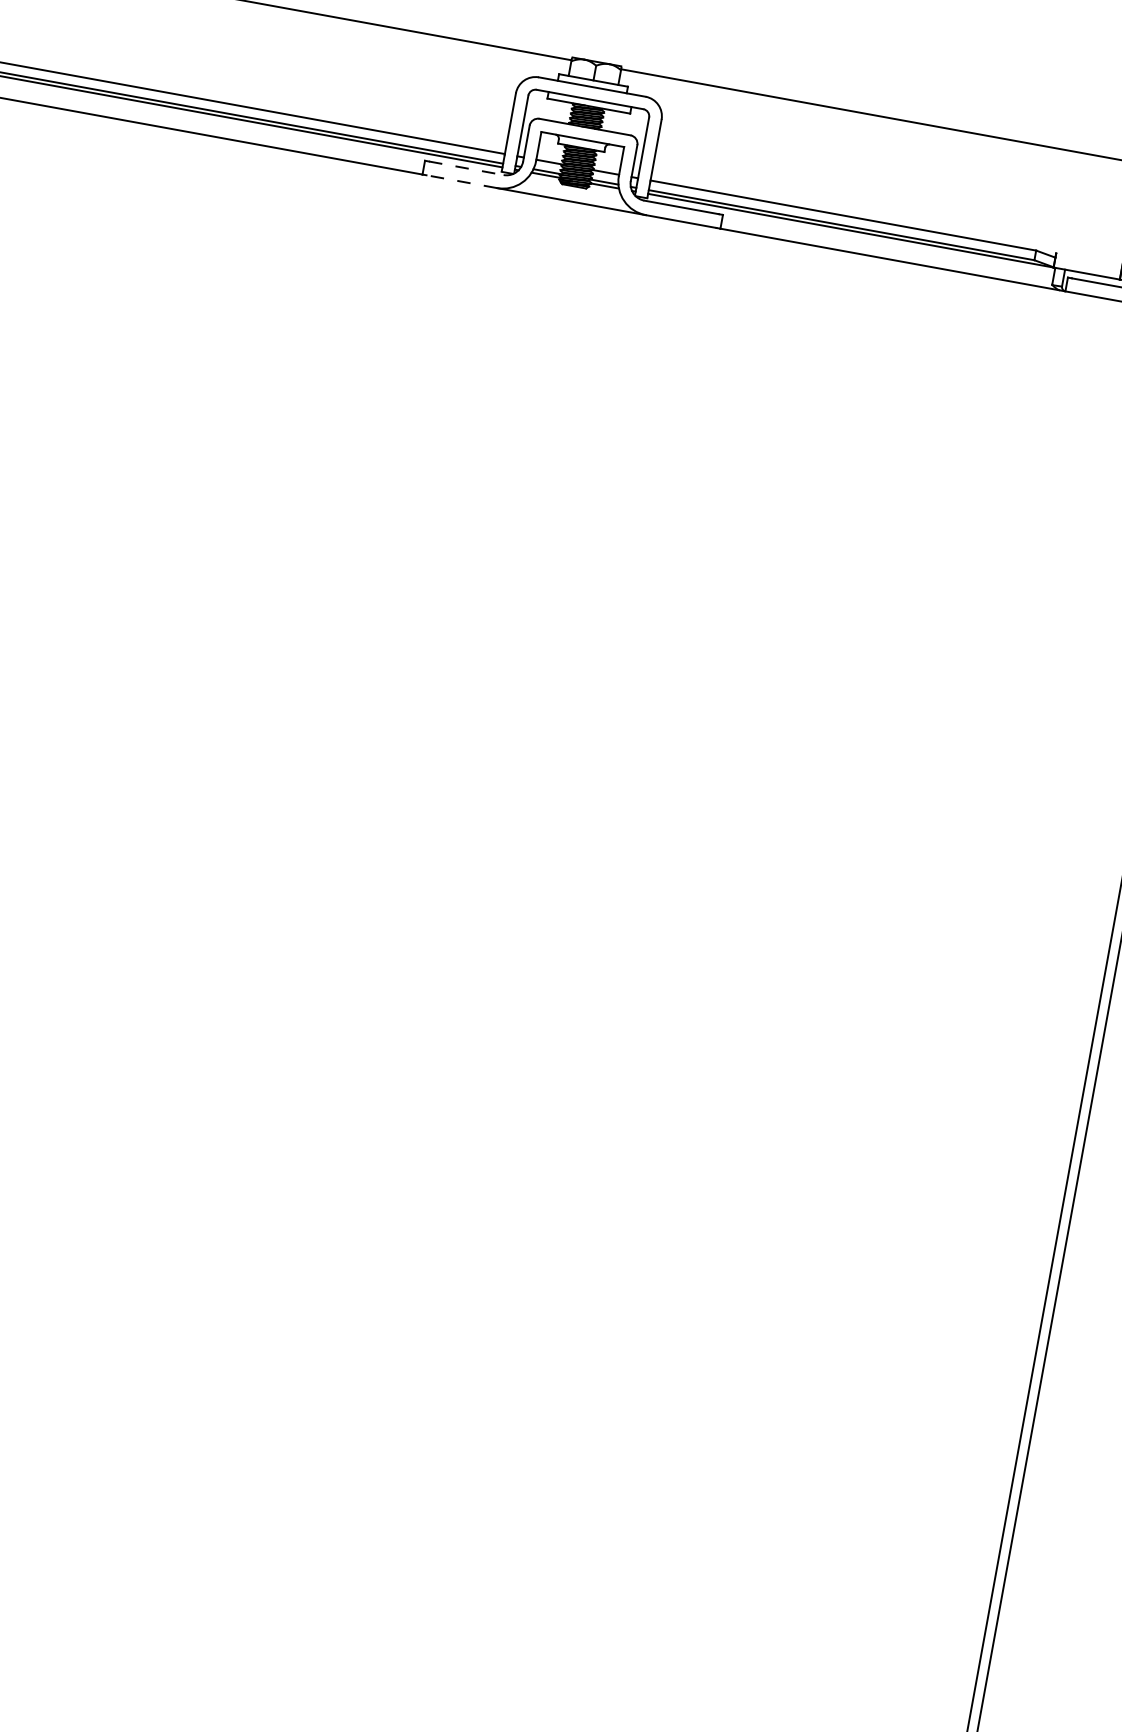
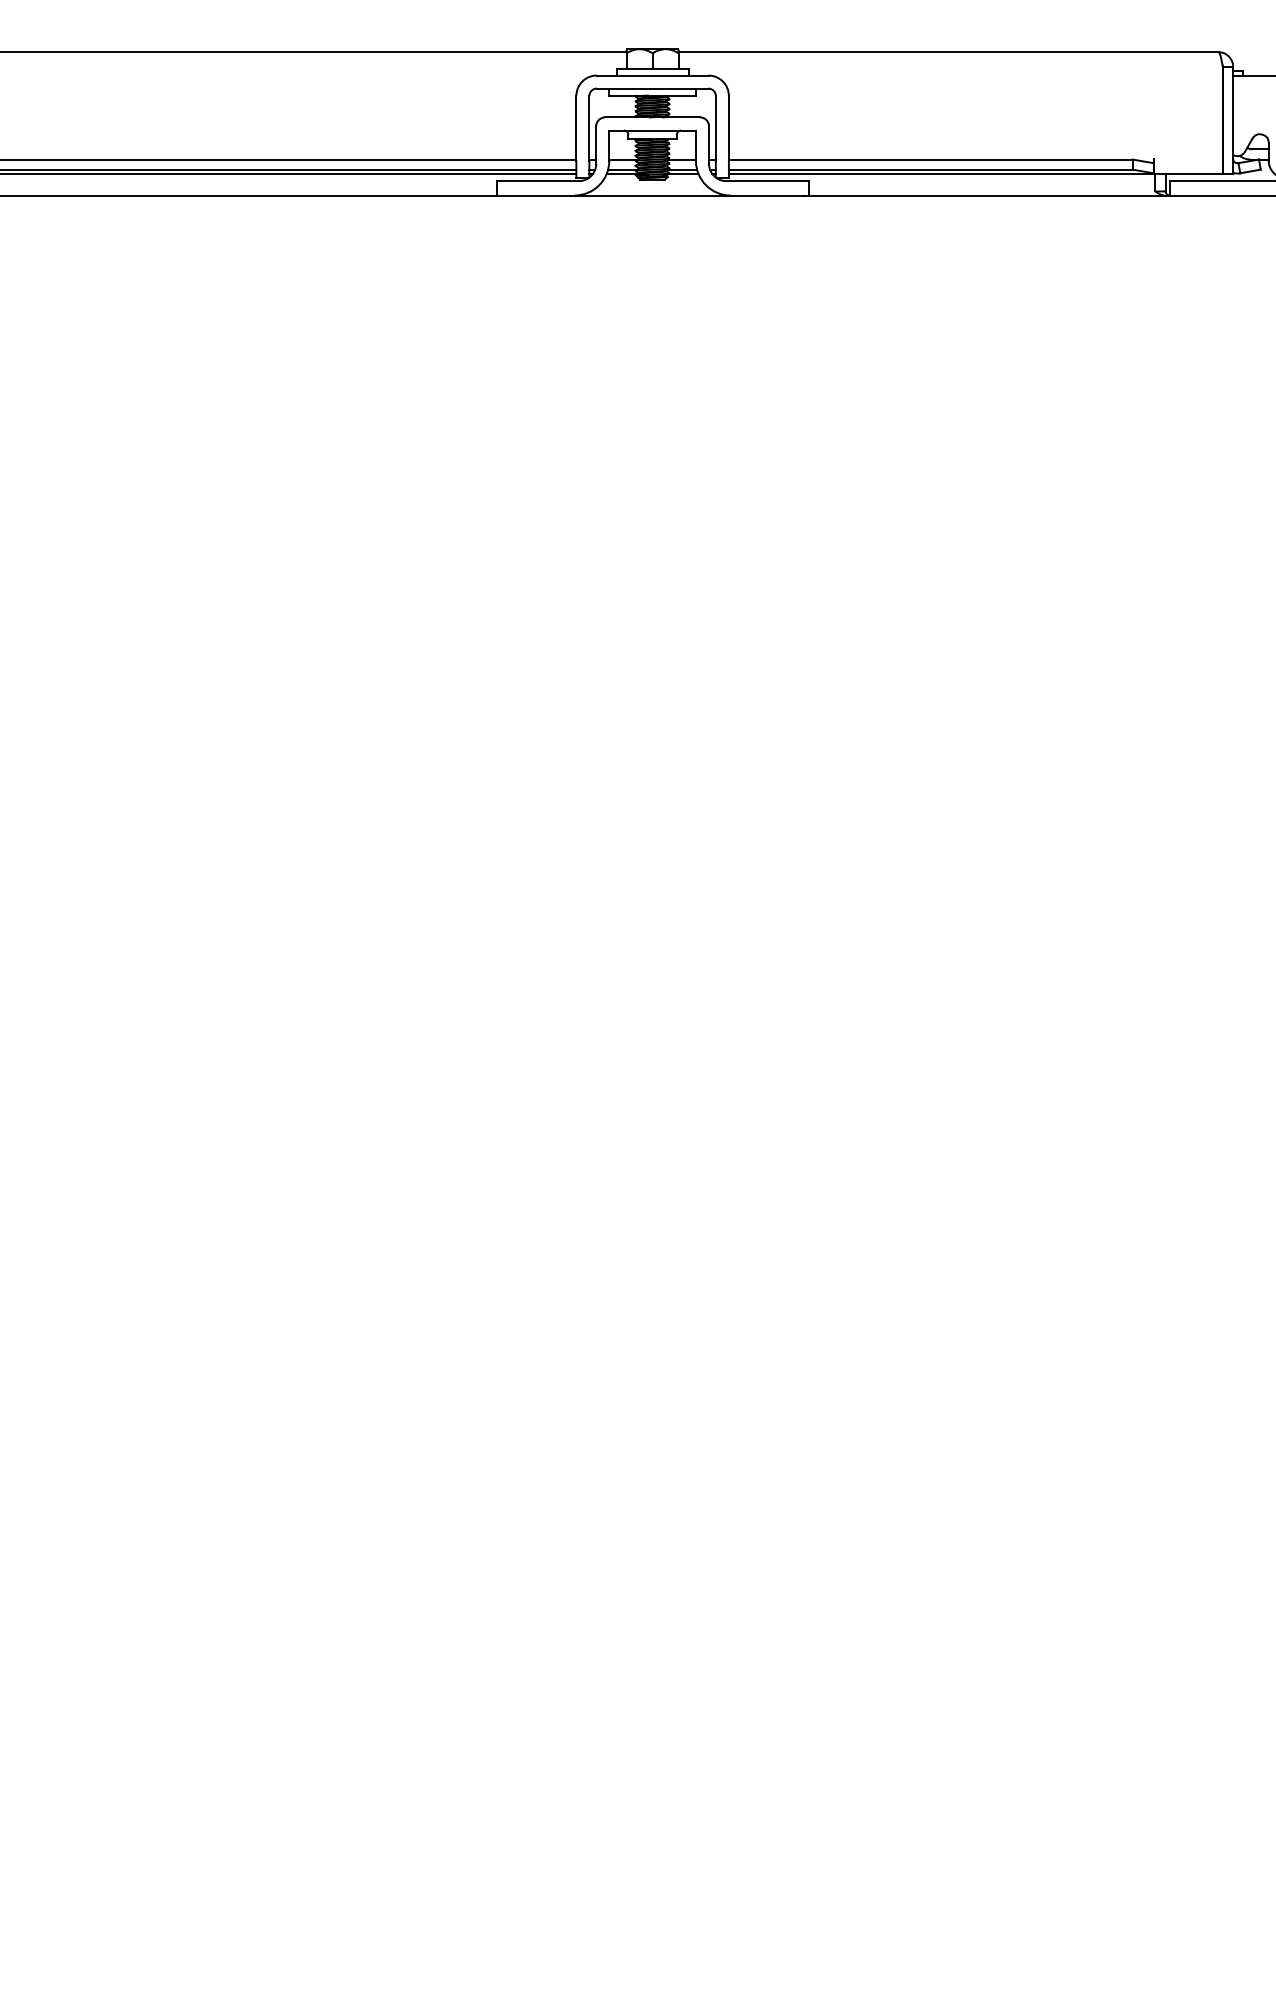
line: (466, 168) -> (540, 181), dashed -> solid
line: (461, 181) -> (537, 195), dashed -> solid

